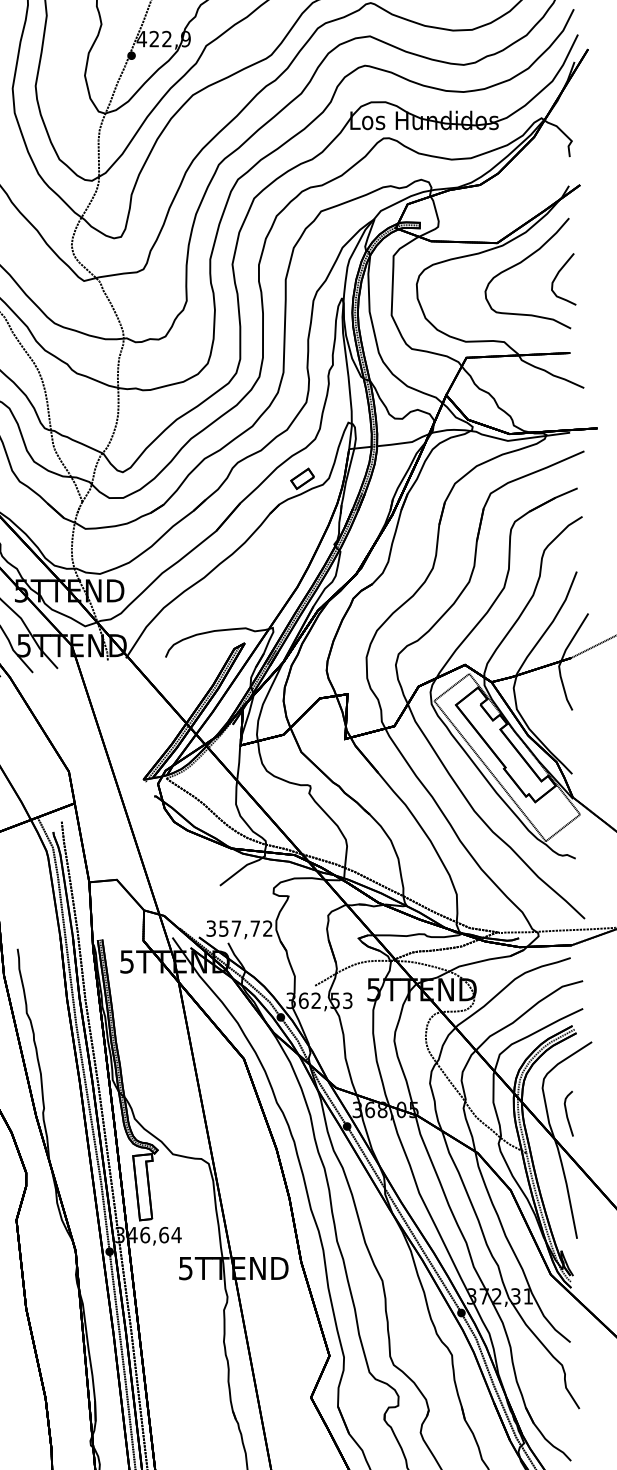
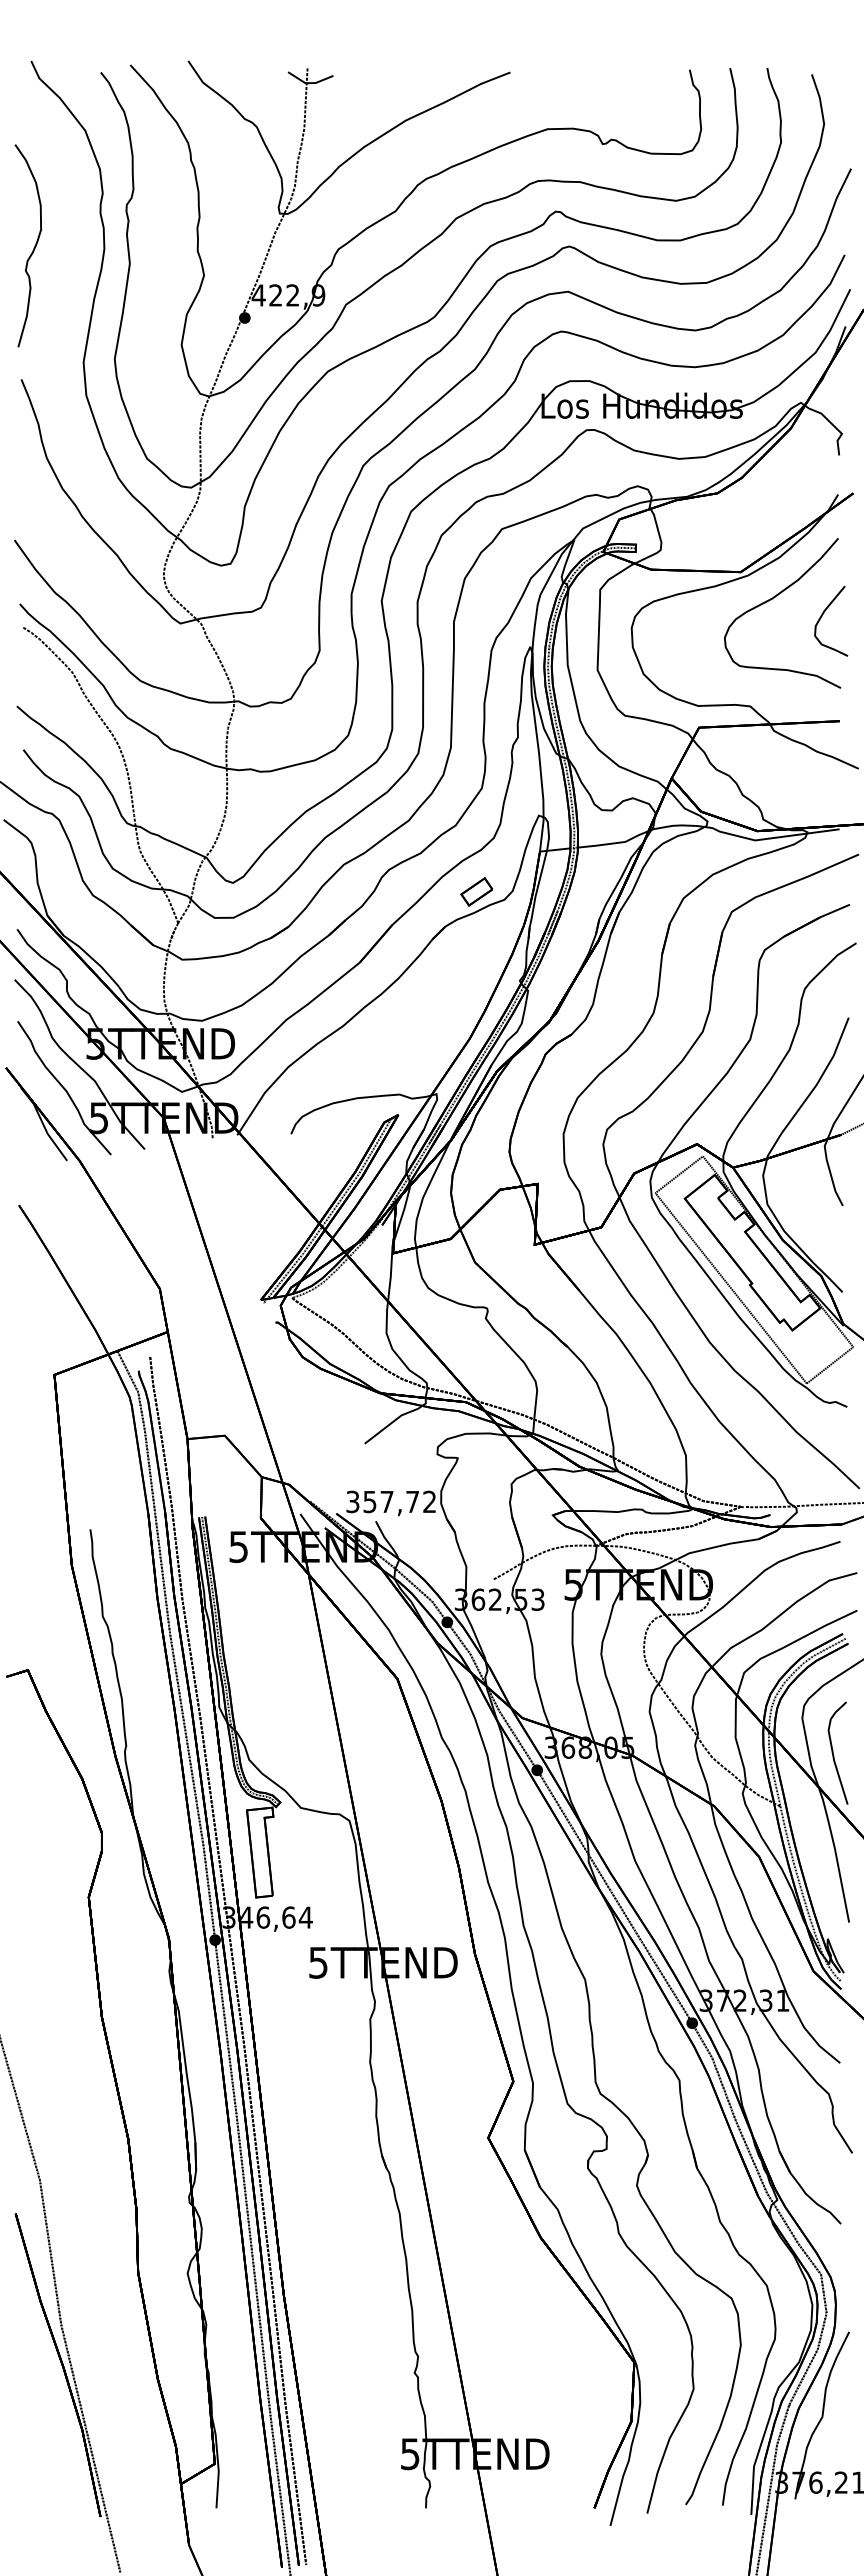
part: (568, 1113) -> (837, 1752), size x1.67

